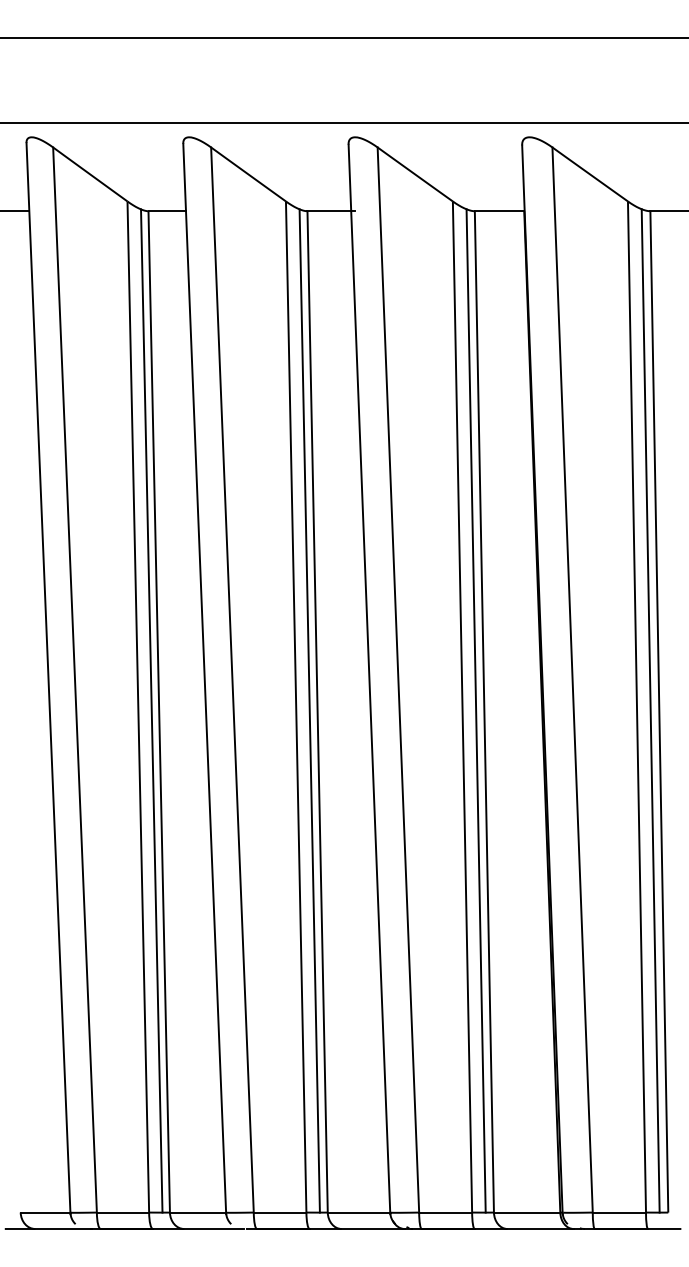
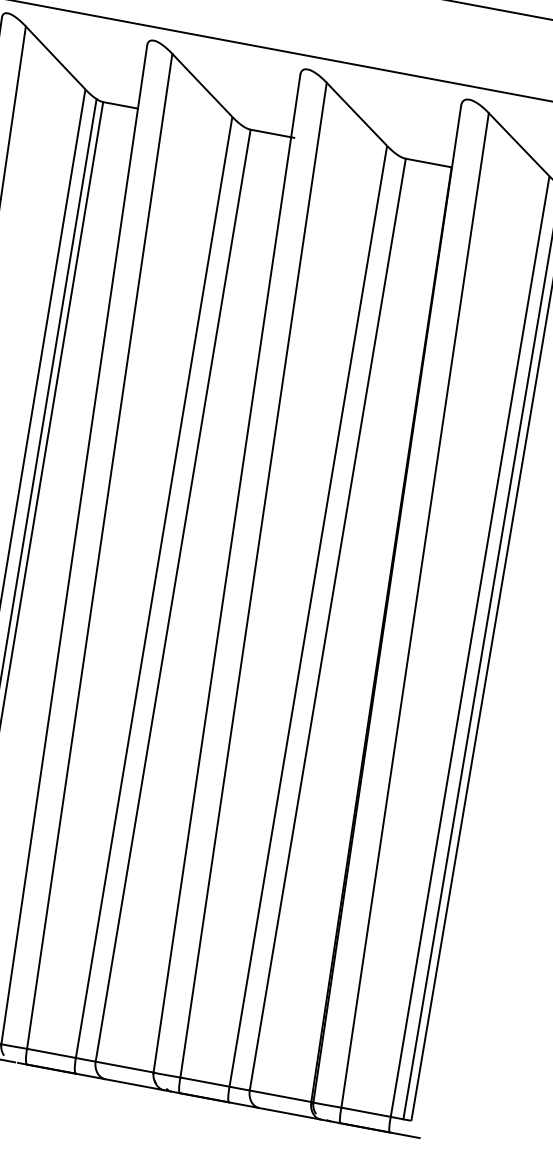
line: (309, 710) -> (165, 592), removed
line: (475, 710) -> (319, 621), removed

